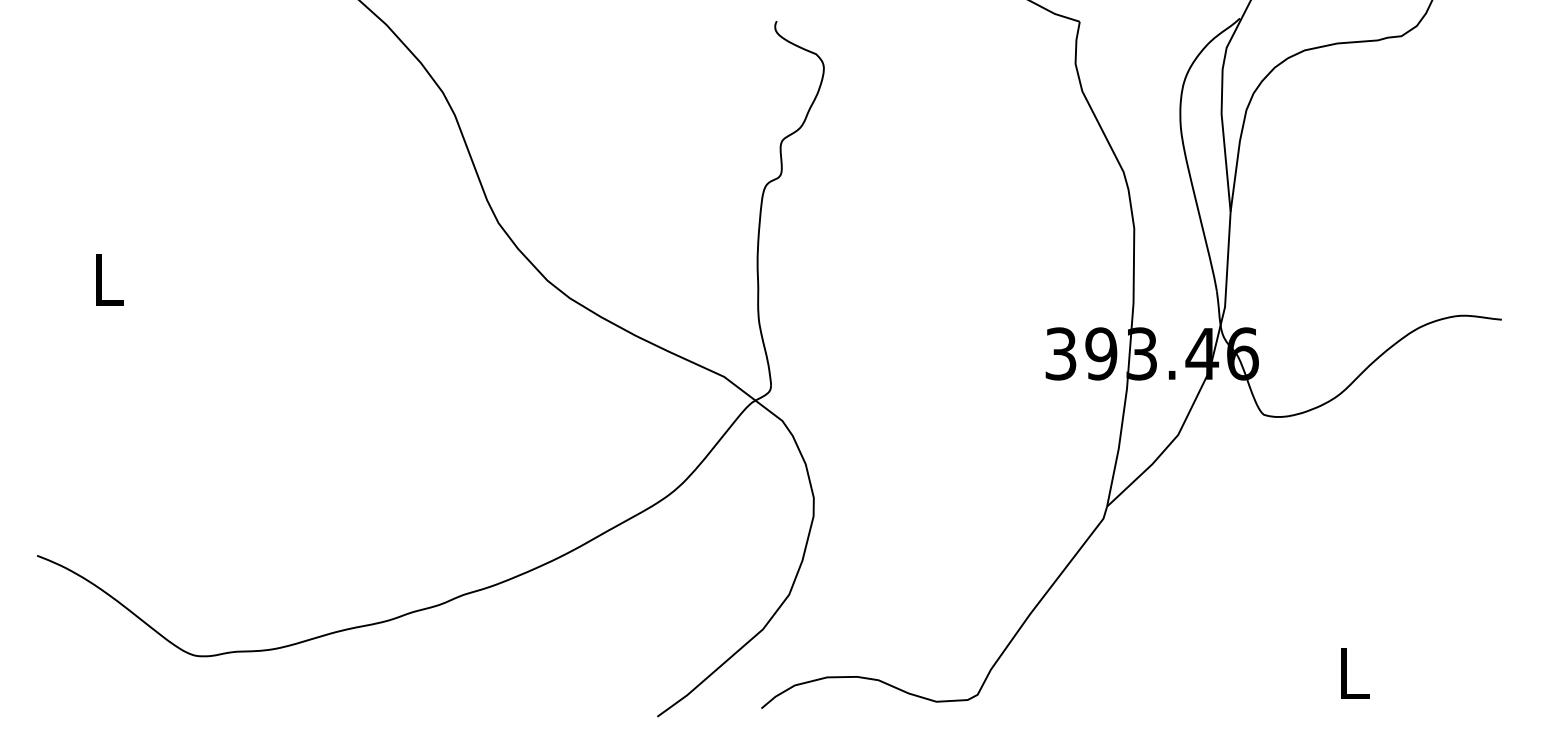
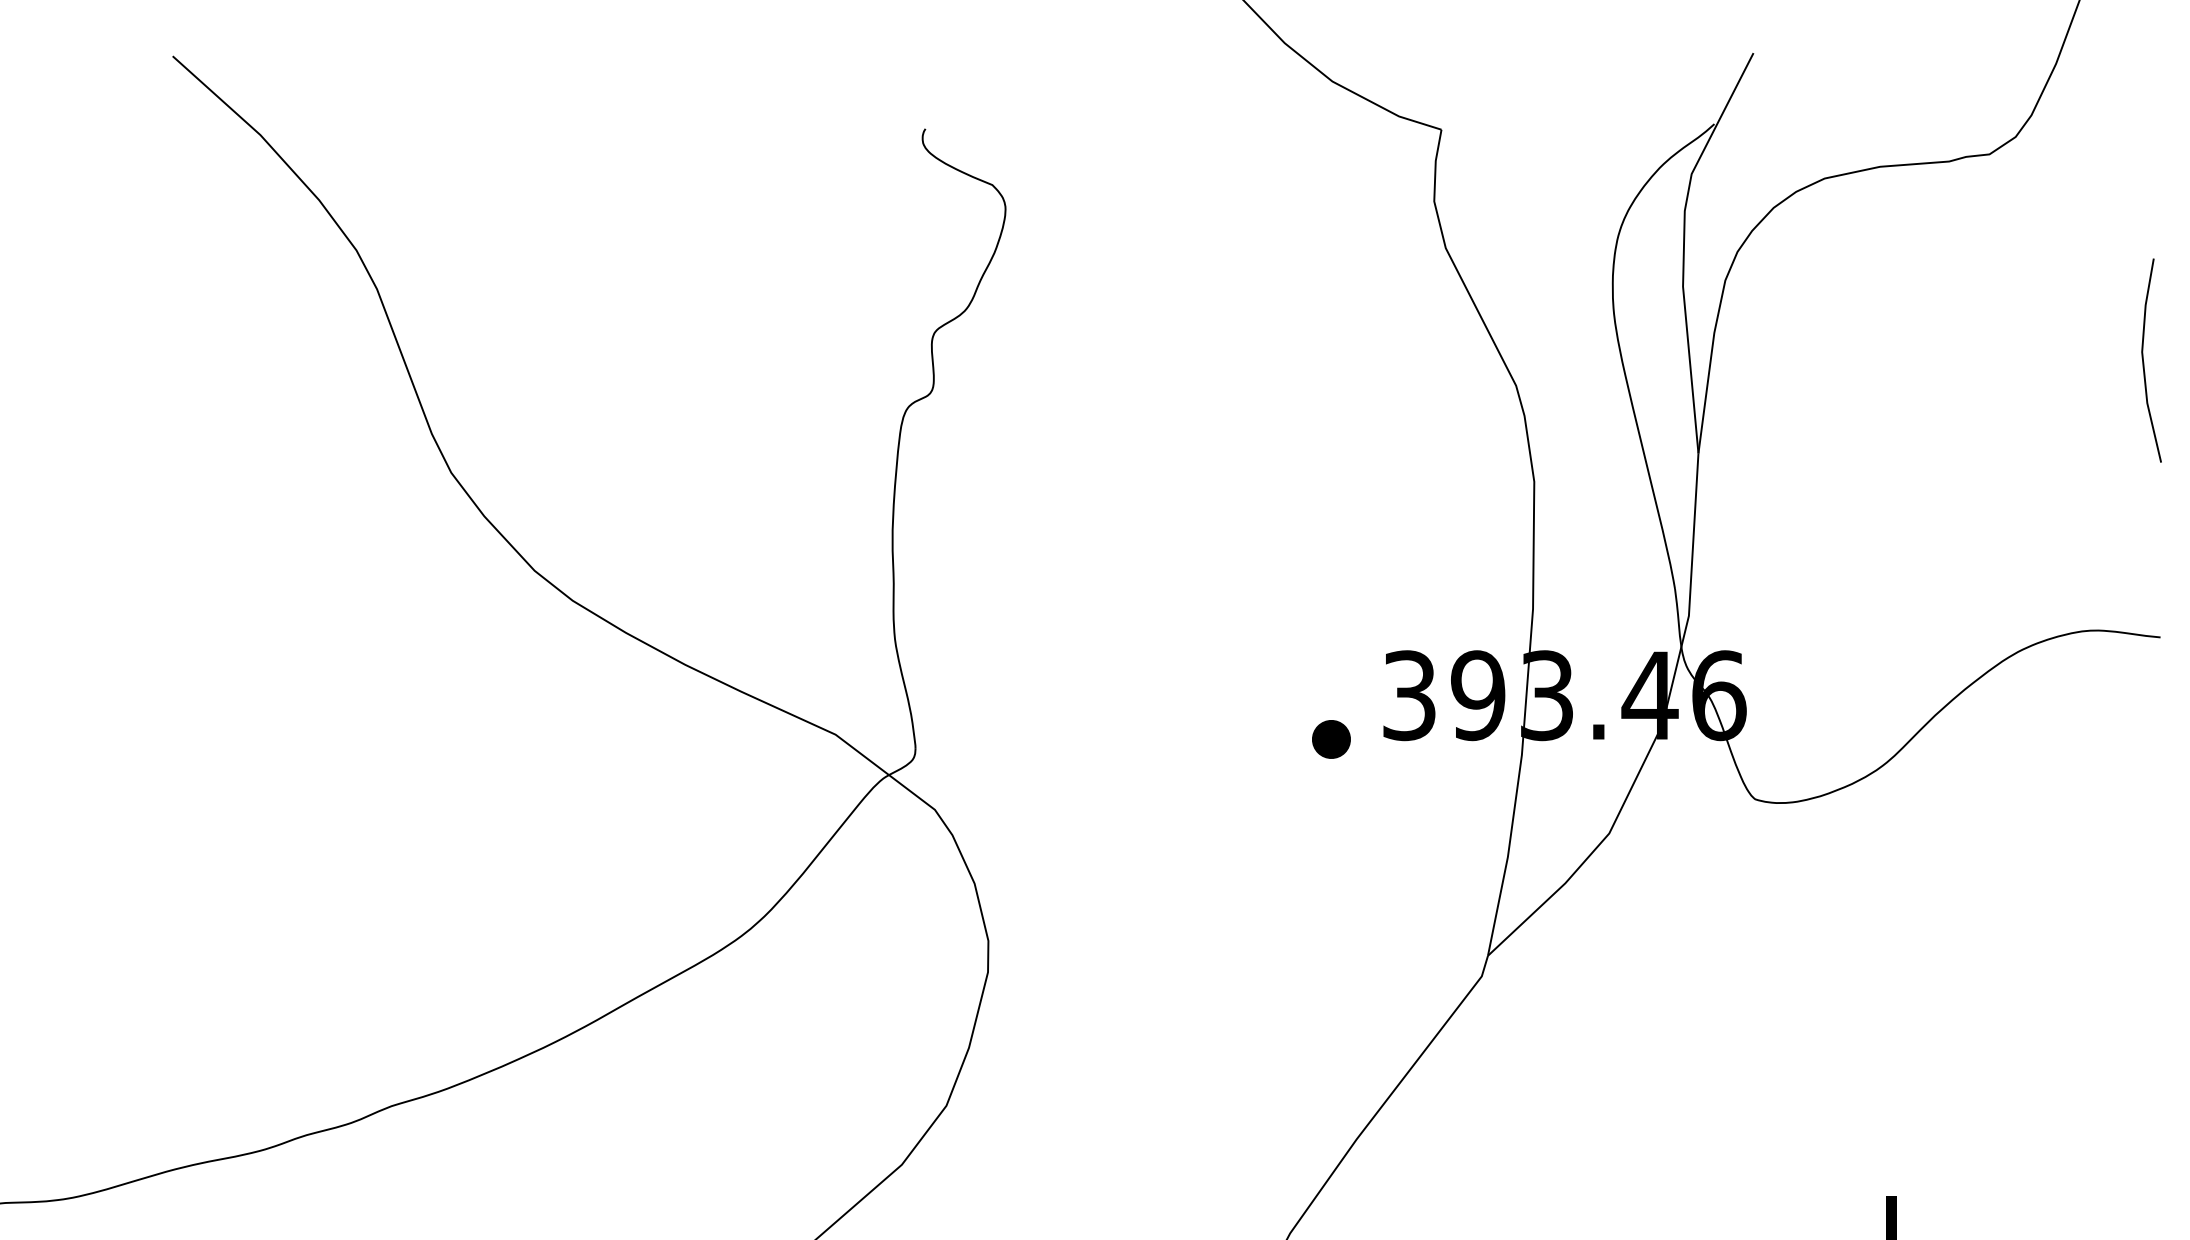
line: (1492, 157) -> (2144, 360), added
part: (1014, 379) -> (1330, 739), added

